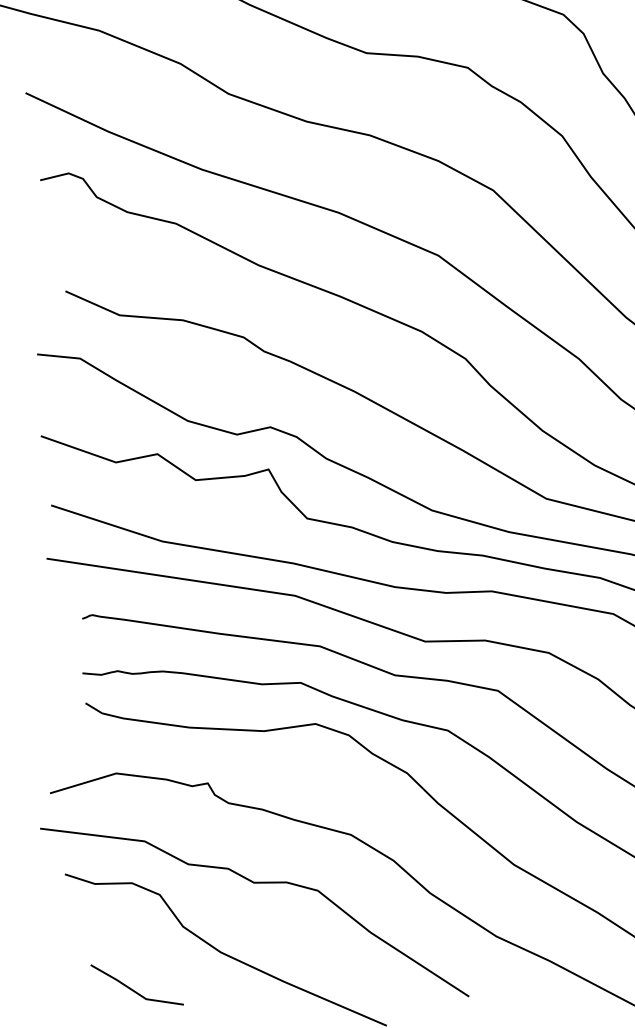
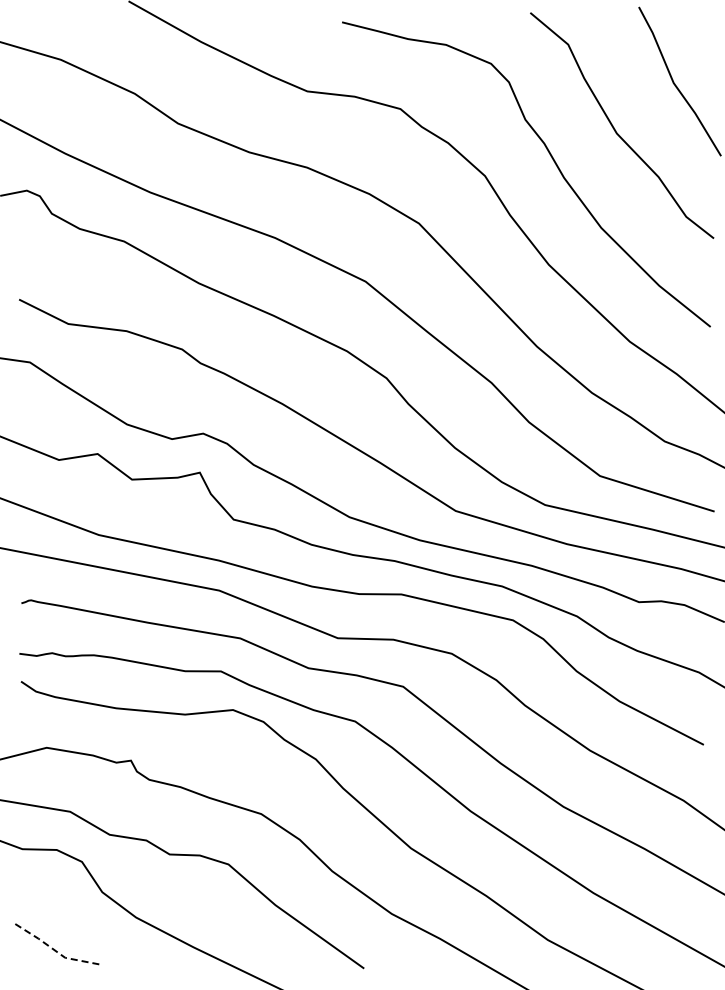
line: (135, 991) -> (55, 950), solid -> dashed

